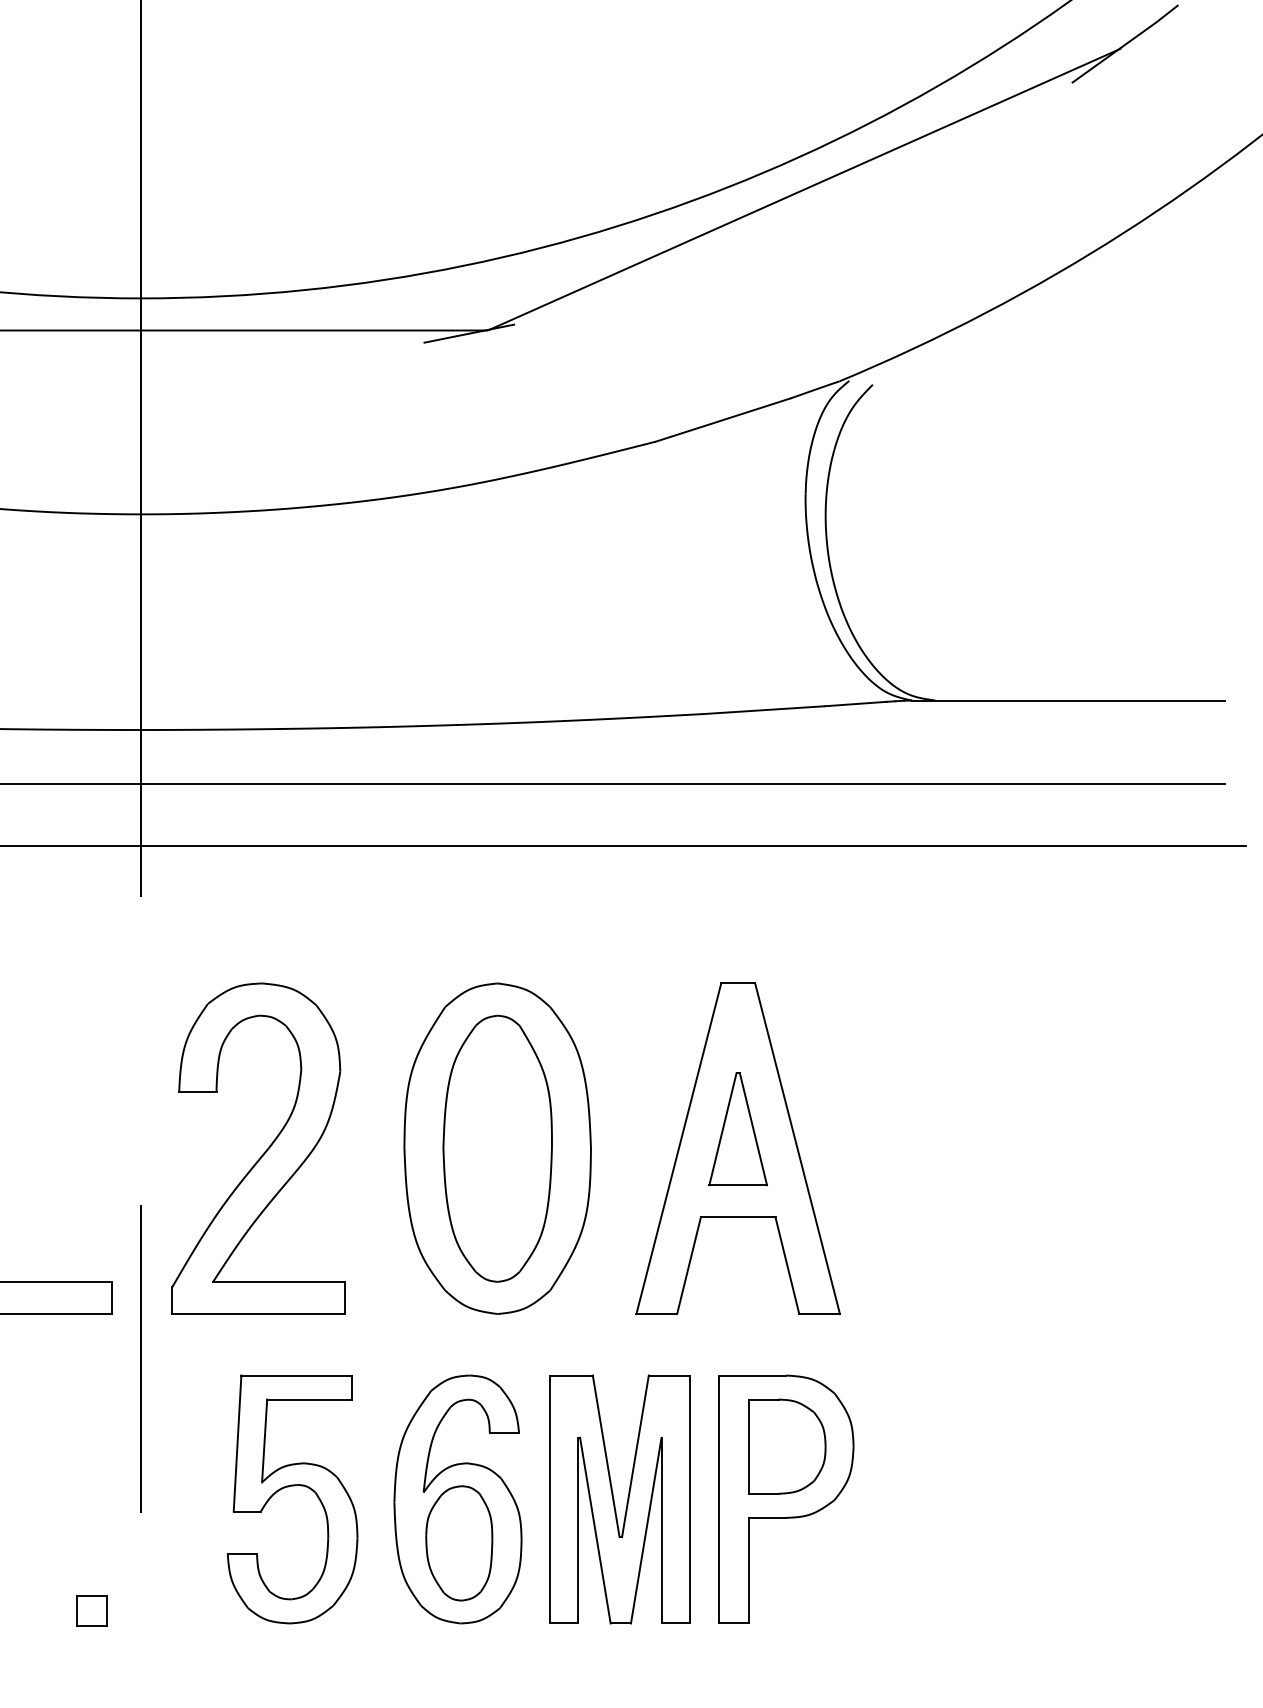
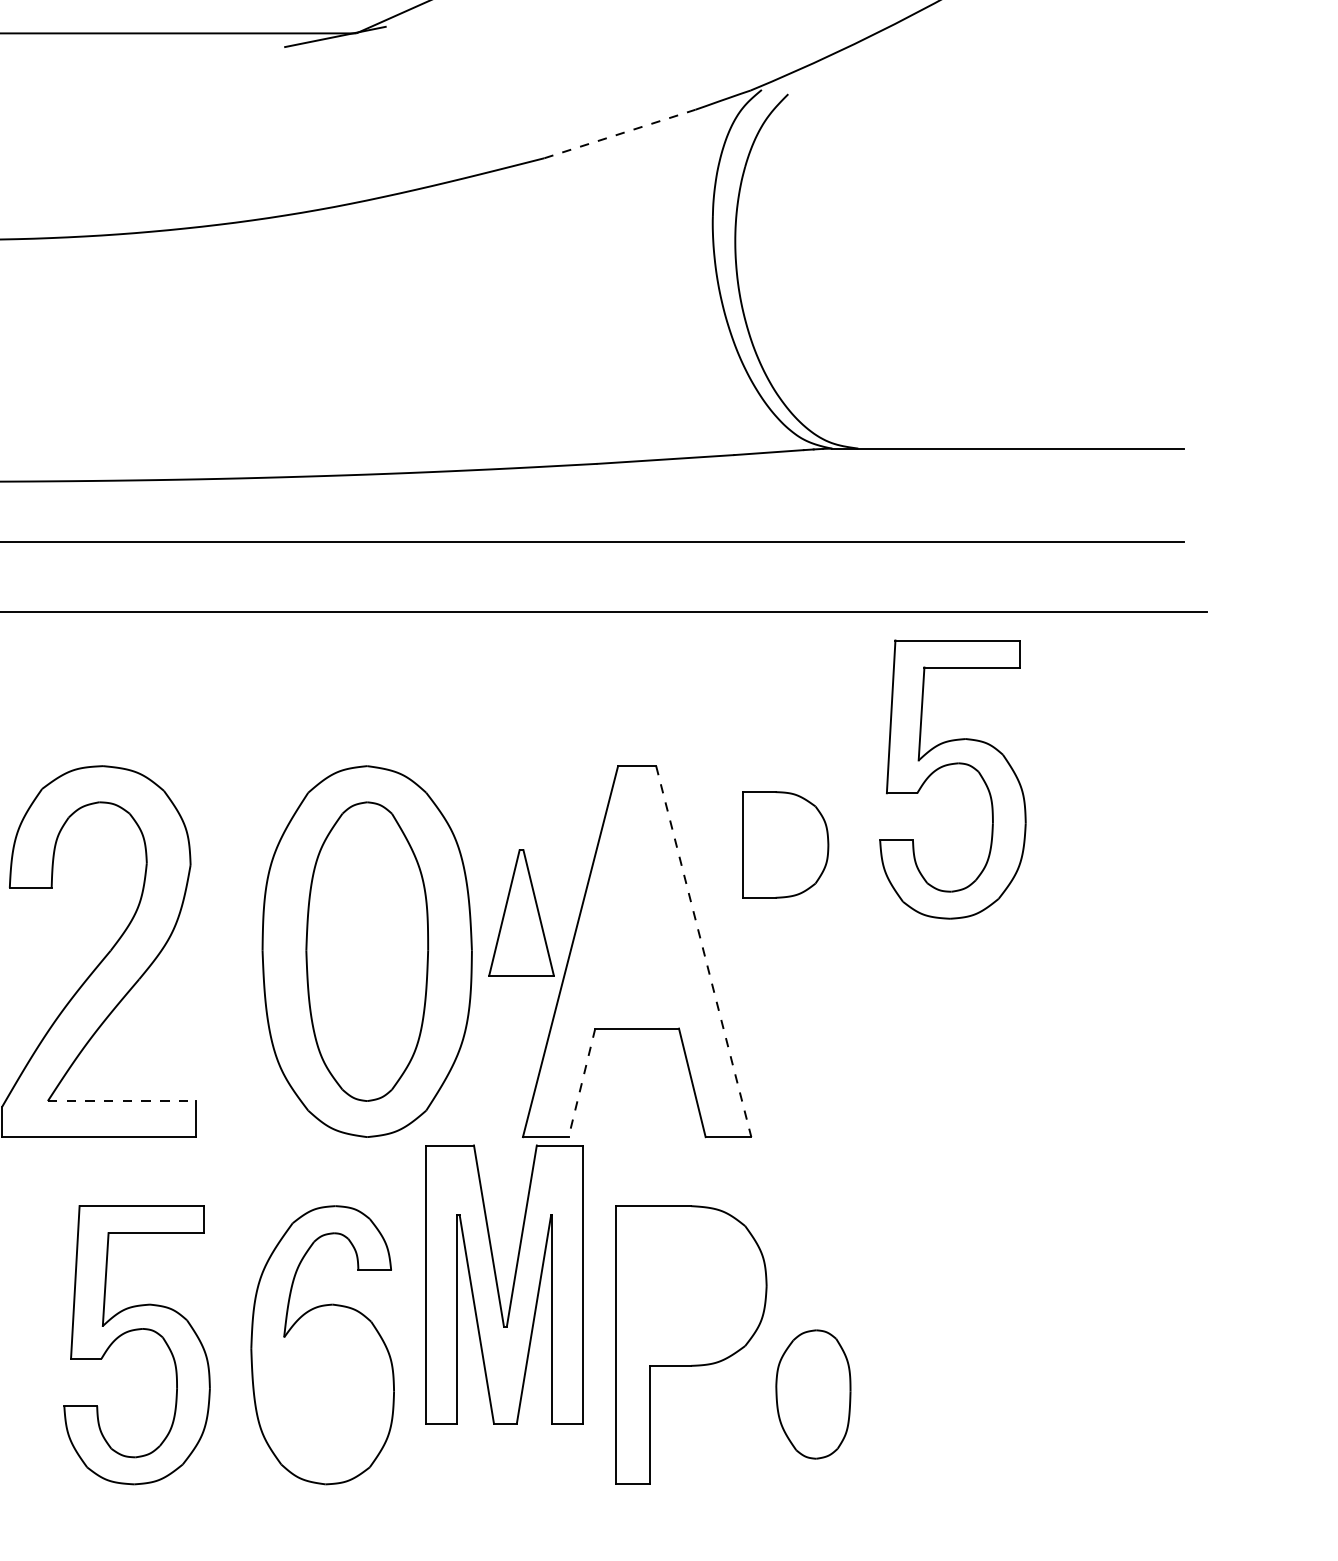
line: (722, 420) -> (619, 134), solid -> dashed
part: (1015, 983) -> (948, 766), added
part: (737, 1129) -> (520, 913), moved
line: (797, 1148) -> (703, 951), solid -> dashed
line: (689, 1265) -> (582, 1082), solid -> dashed
line: (279, 1281) -> (122, 1100), solid -> dashed
part: (787, 1446) -> (785, 844), moved
part: (619, 1499) -> (503, 1284), moved
part: (459, 1543) -> (813, 1394), moved

